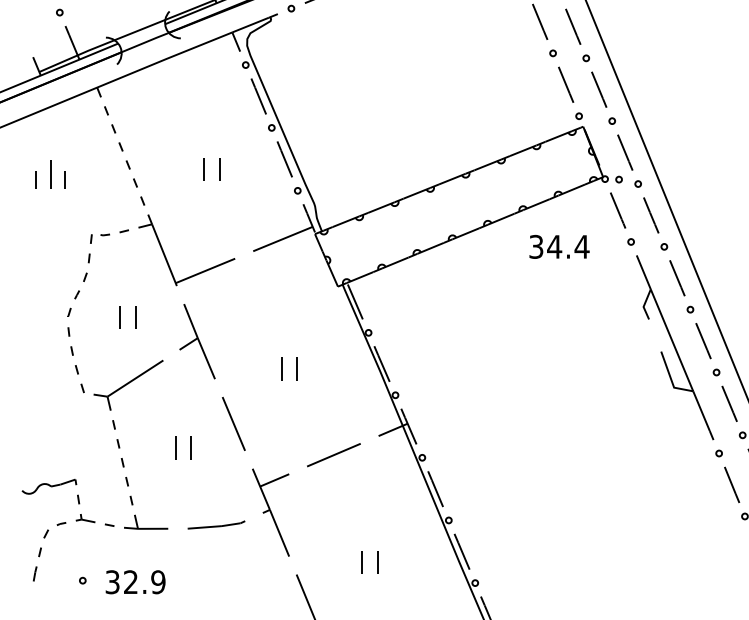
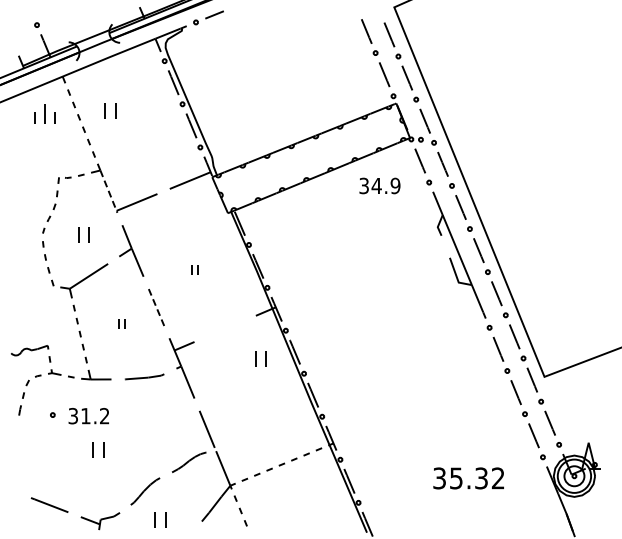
part: (211, 169) -> (110, 110), moved
part: (50, 173) -> (44, 113), moved
text: (581, 246) -> (395, 185), 34.4 -> 34.9
line: (163, 254) -> (108, 191), solid -> dashed
part: (289, 368) -> (194, 269), size x0.6
line: (233, 423) -> (156, 307), solid -> dashed
part: (182, 447) -> (121, 323), size x0.6
line: (332, 454) -> (224, 328), removed
part: (369, 562) -> (260, 358), moved
text: (144, 581) -> (95, 415), 32.9 -> 31.2

